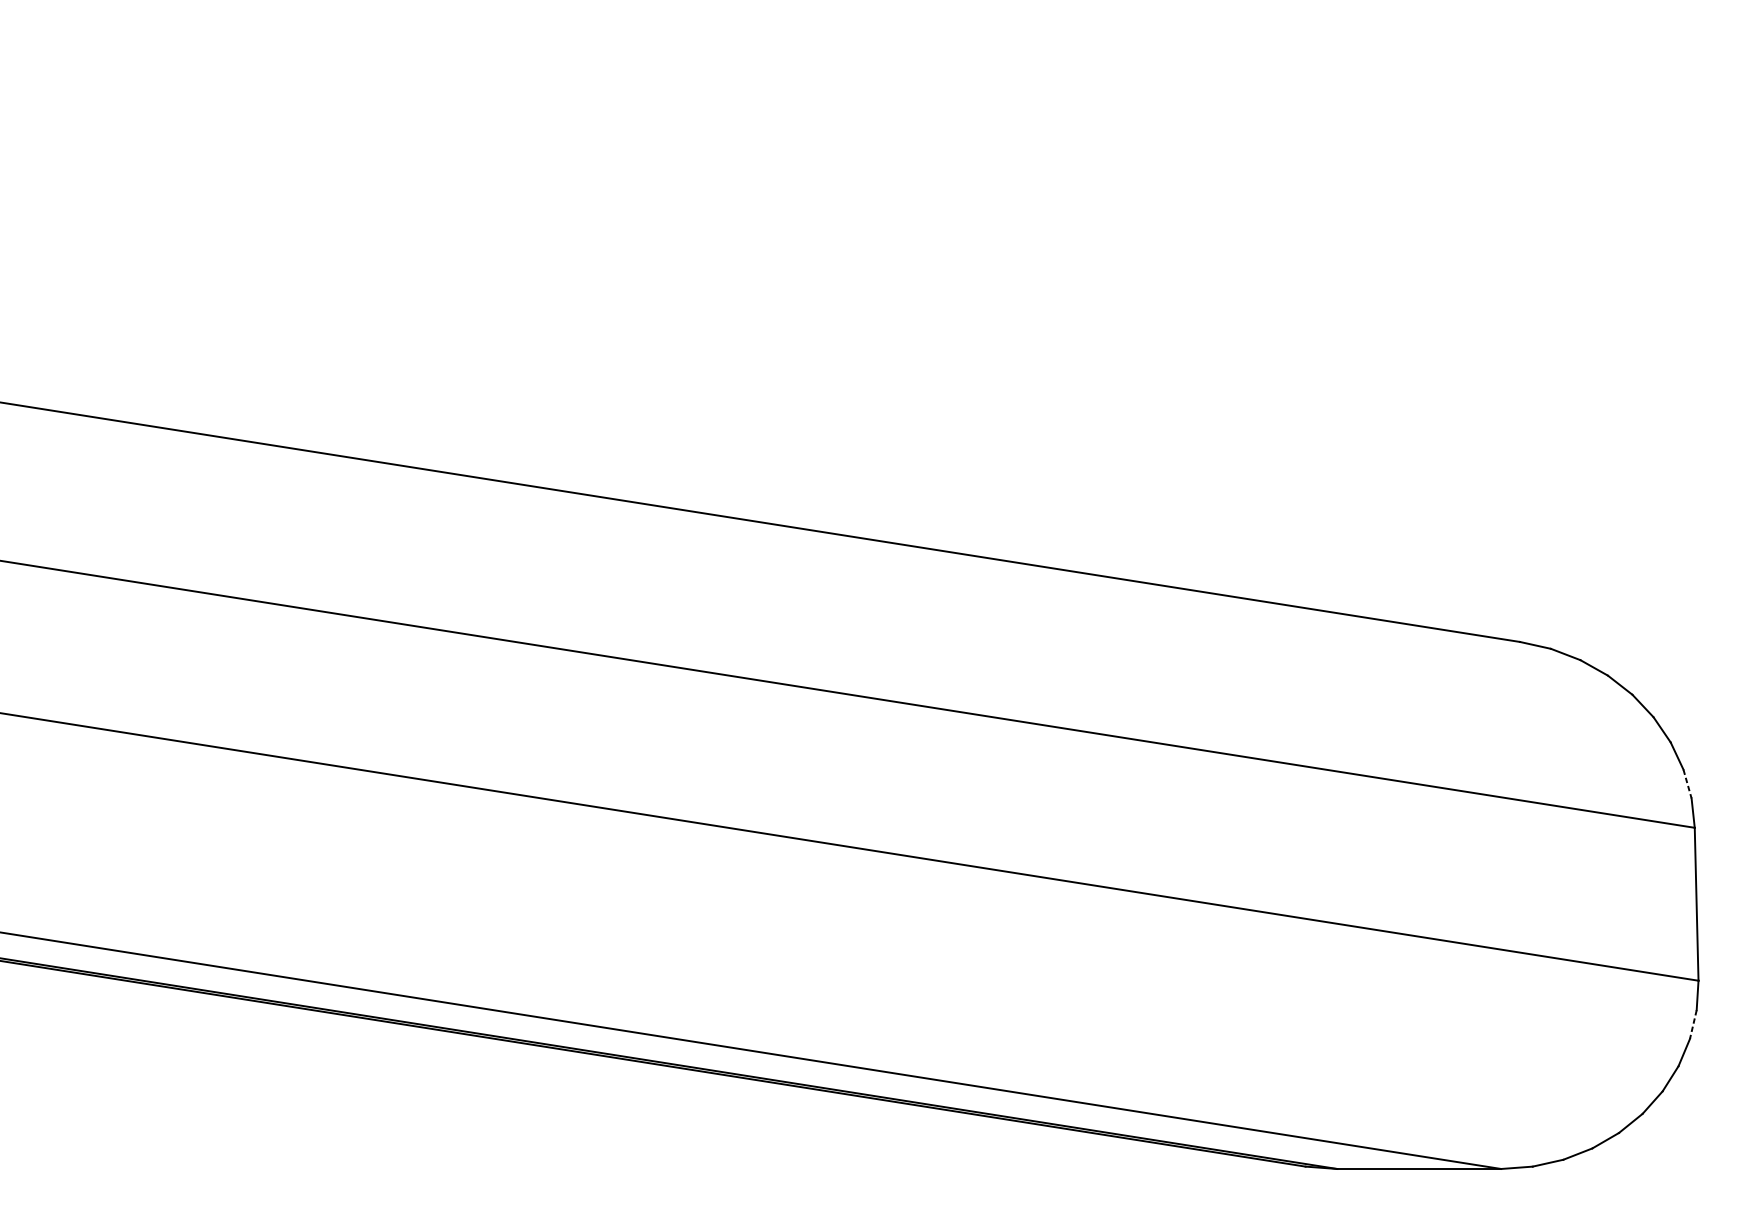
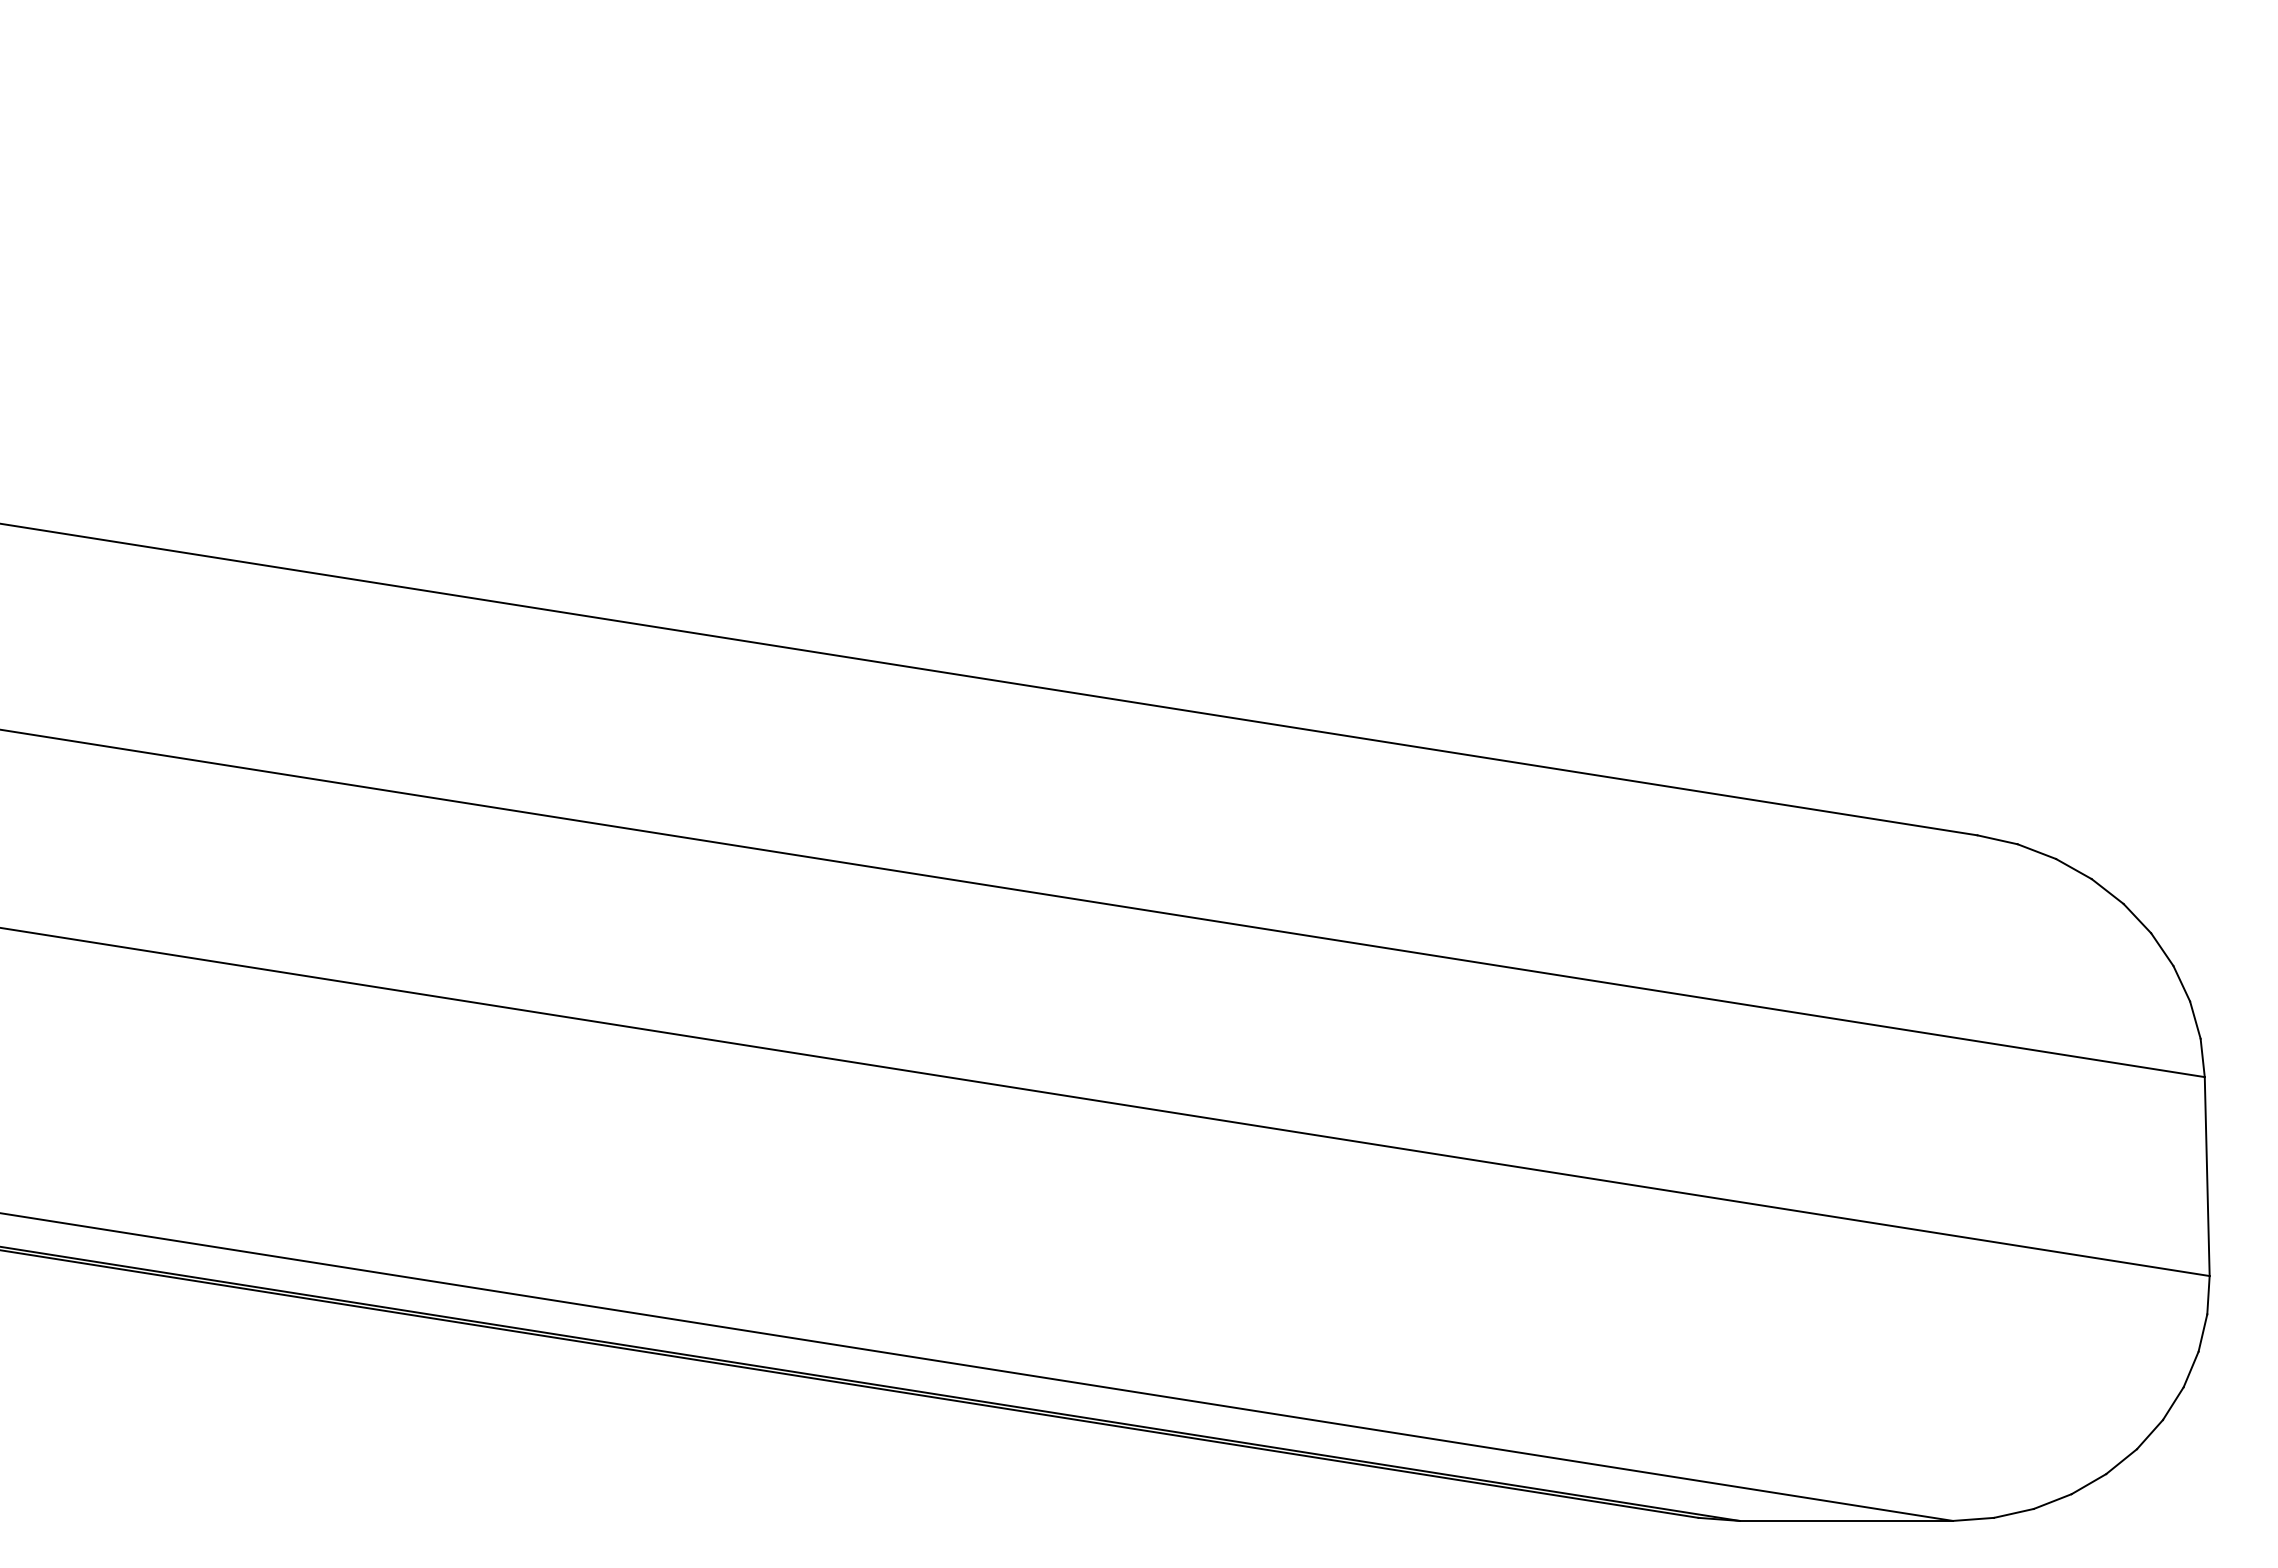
line: (1687, 784) -> (2195, 1020), dashed -> solid
line: (1693, 1024) -> (2202, 1333), dashed -> solid

